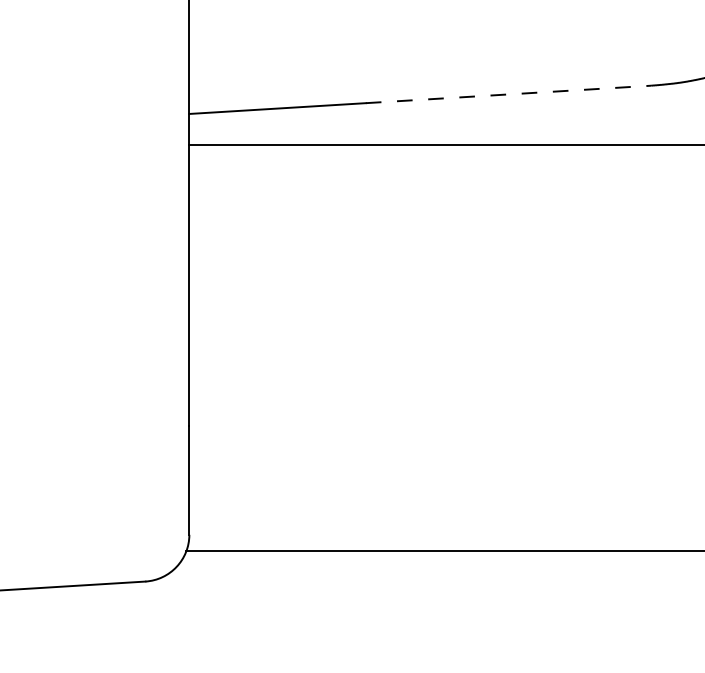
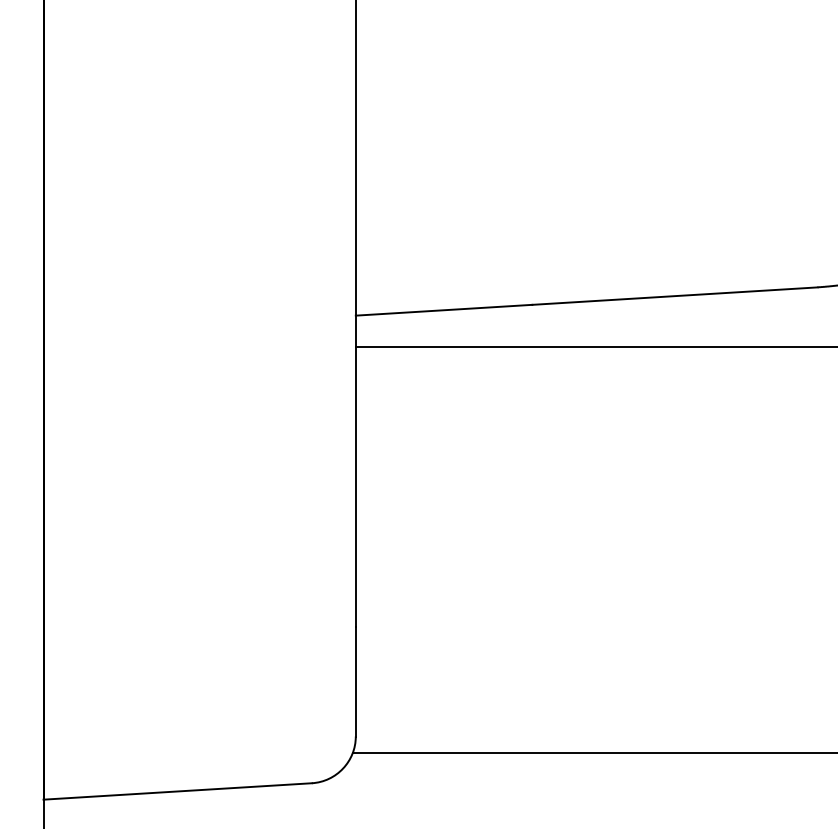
line: (508, 94) -> (674, 296), dashed -> solid

